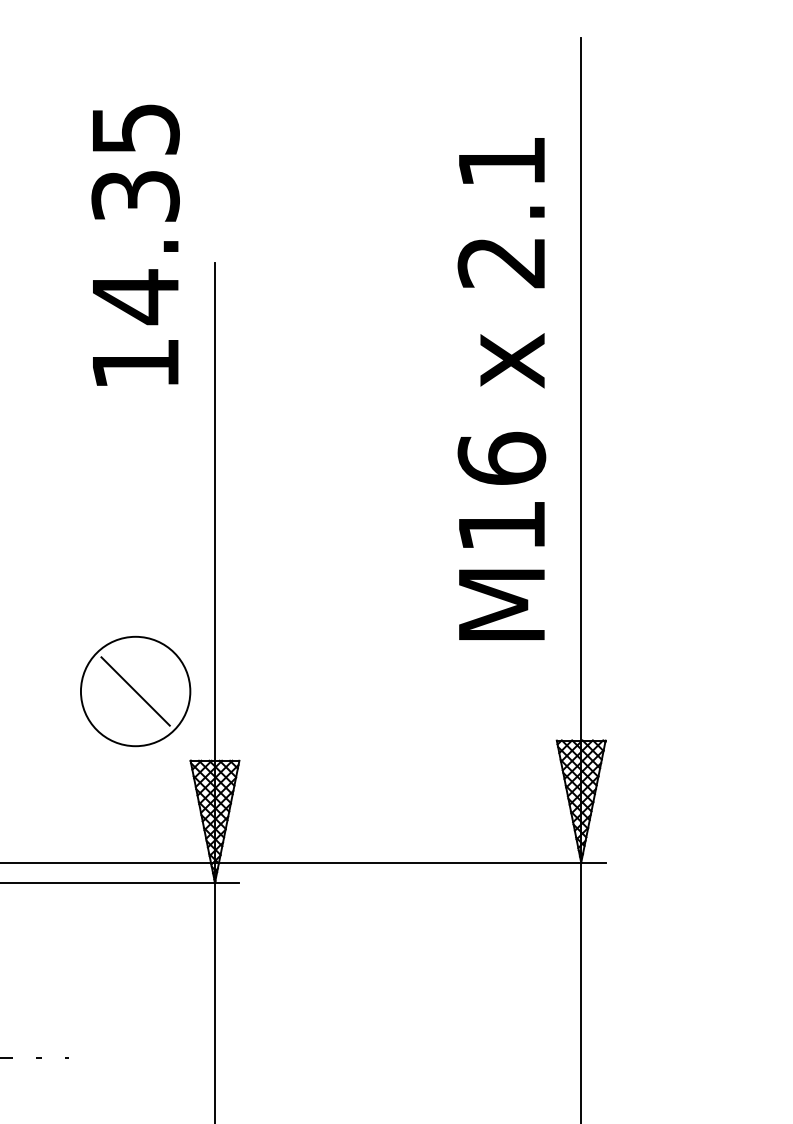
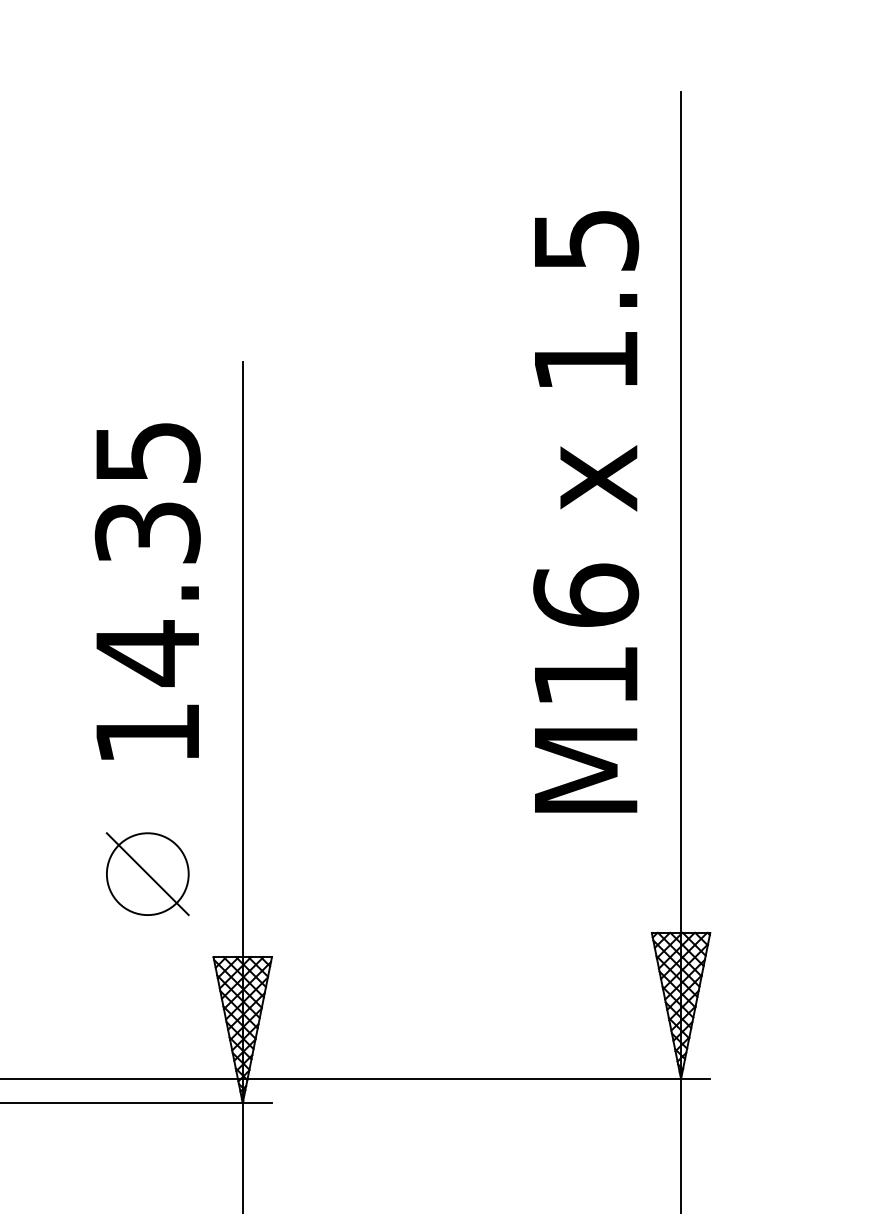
text: (501, 212) -> (585, 300), 2.1 -> 1.5
text: (135, 244) -> (147, 590), moved
circle: (135, 691) -> (147, 874), size x0.62

